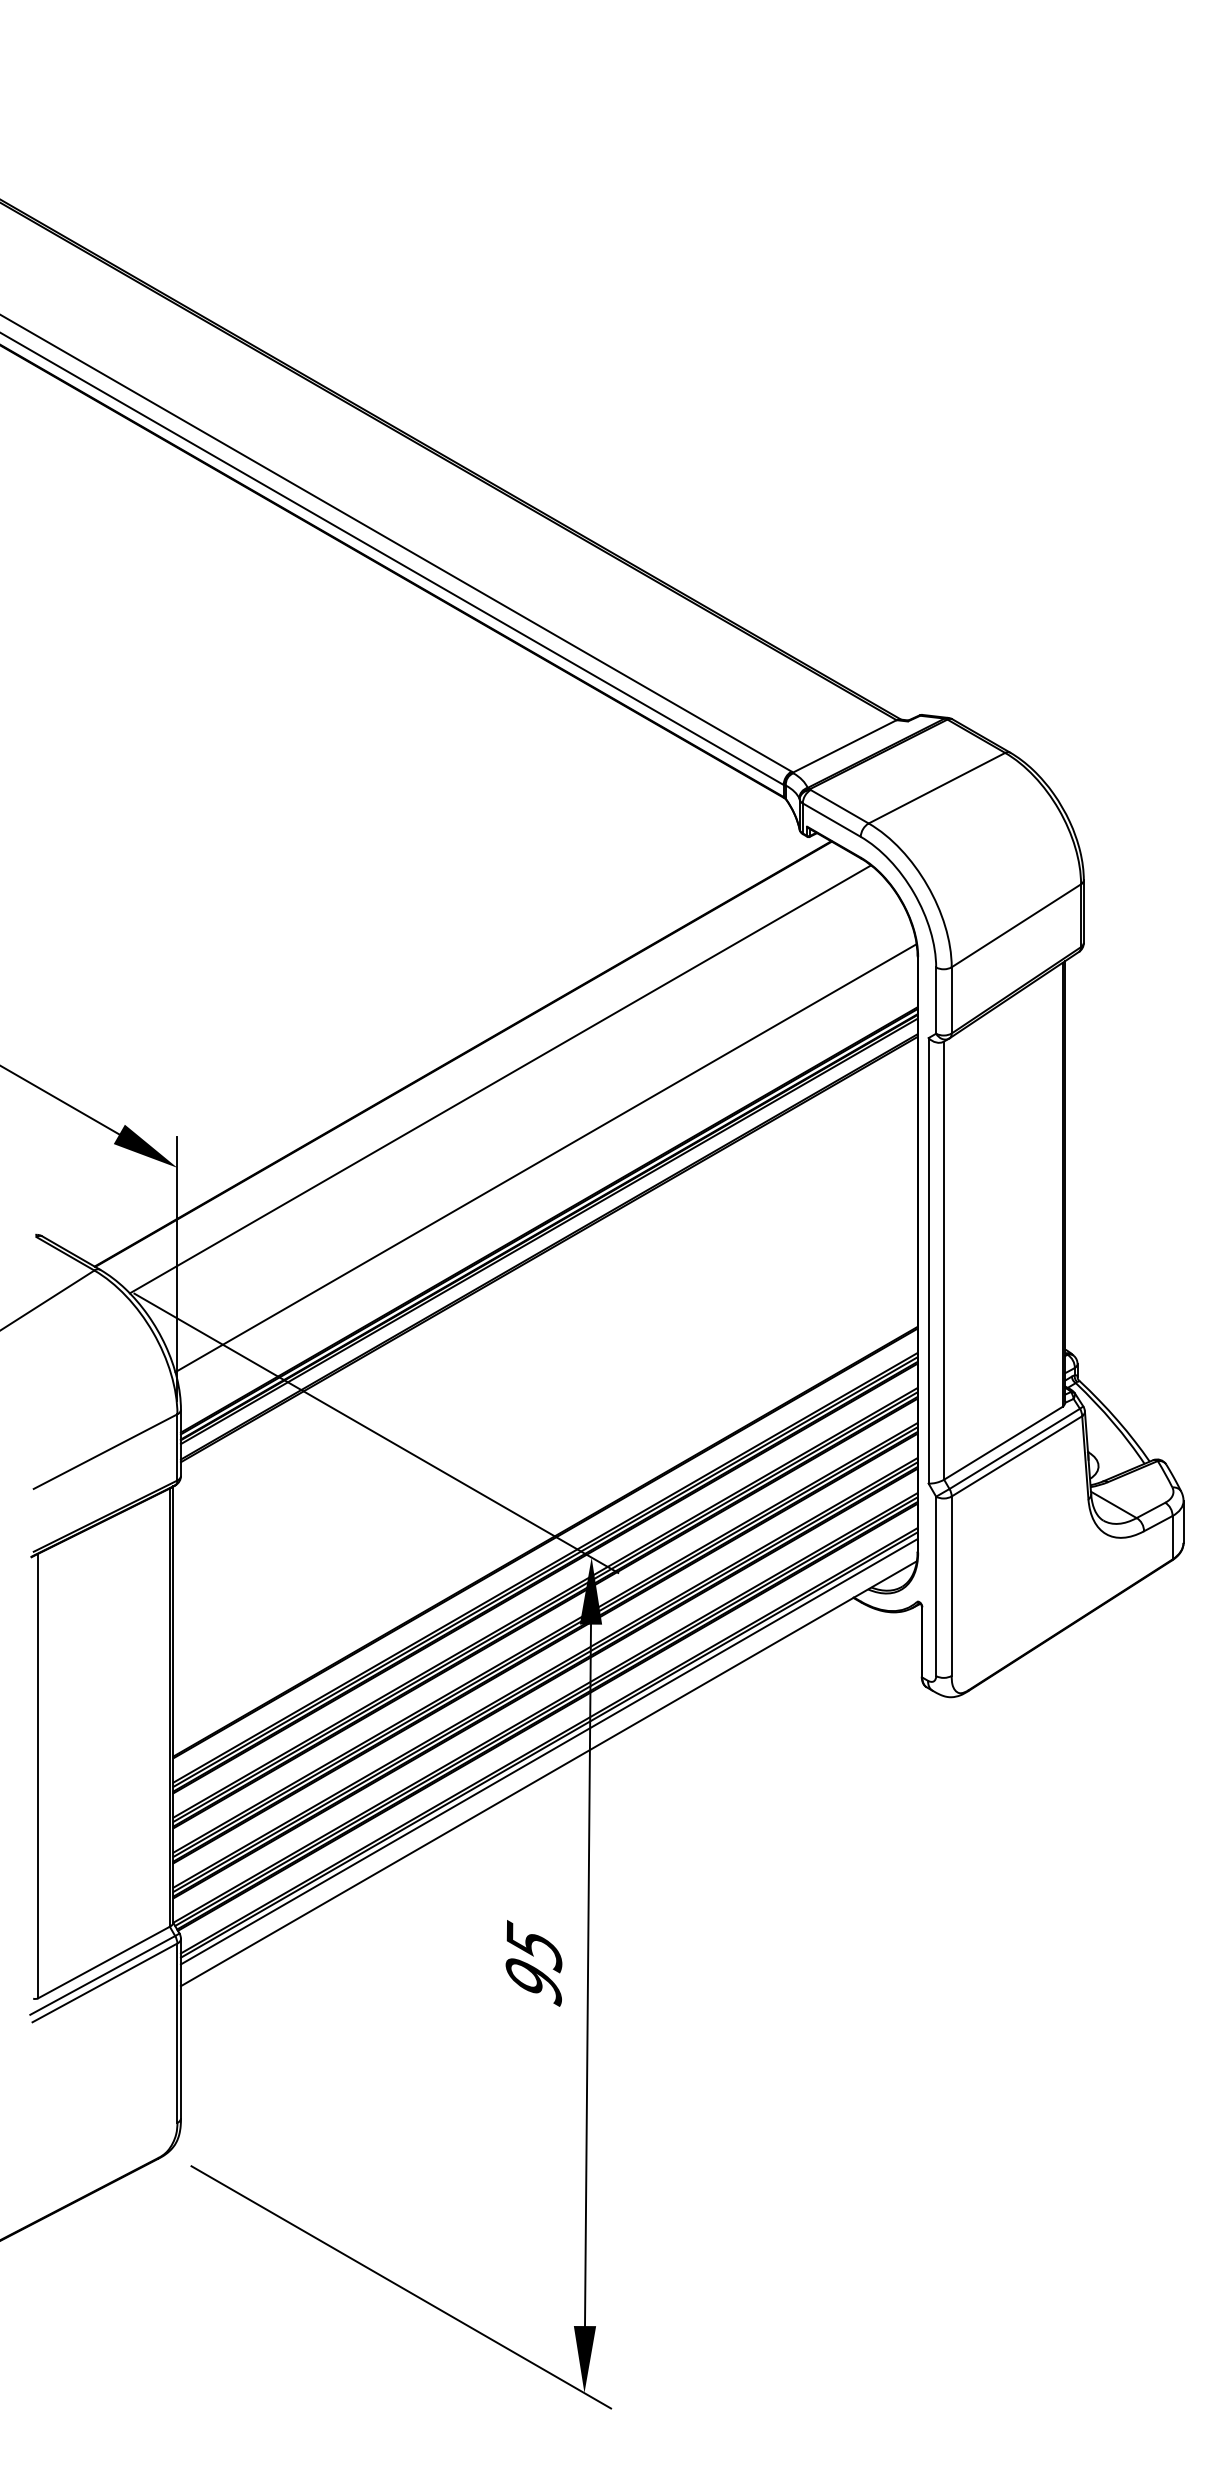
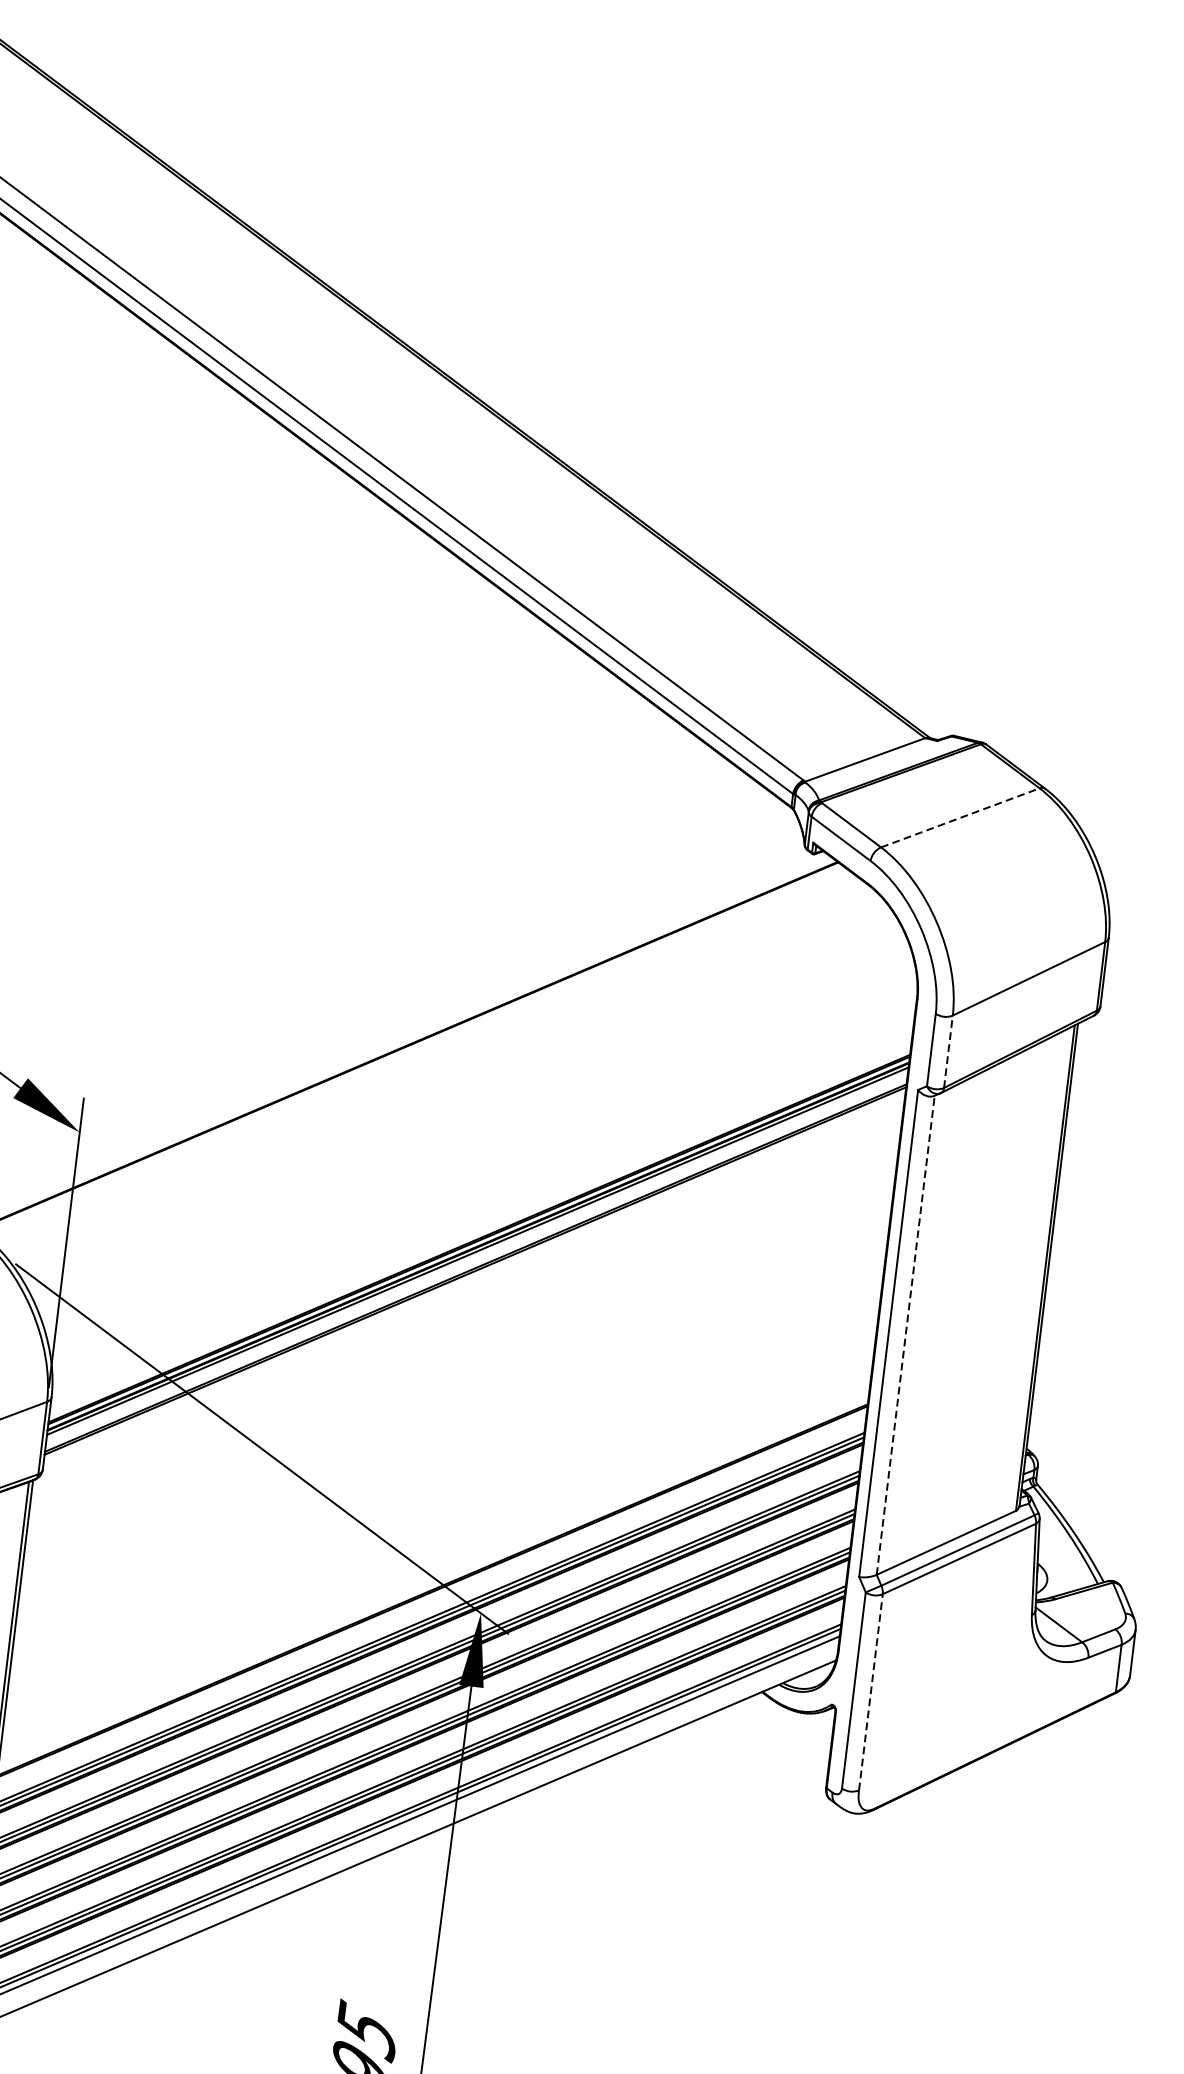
line: (936, 788) -> (959, 818), solid -> dashed
line: (951, 999) -> (948, 1050), solid -> dashed
line: (500, 1079) -> (444, 1078), removed
line: (545, 1158) -> (483, 1170), removed
line: (944, 1260) -> (906, 1335), solid -> dashed
line: (951, 1586) -> (870, 1692), solid -> dashed

